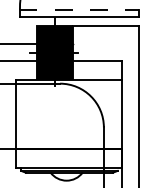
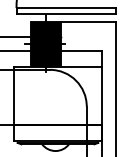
line: (79, 10) -> (66, 8), dashed -> solid

